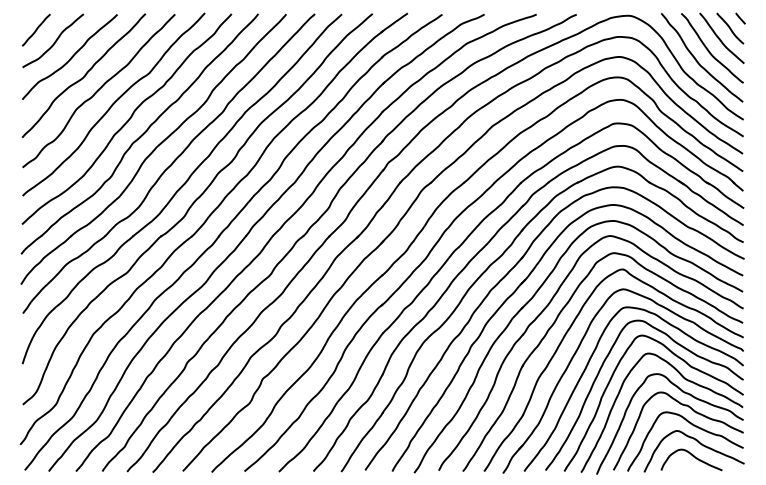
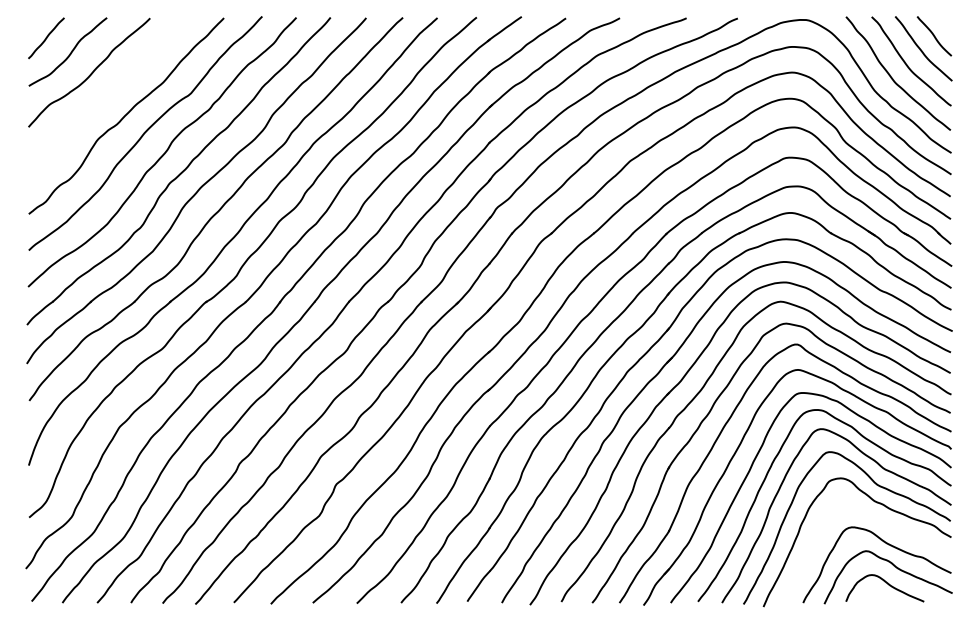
line: (740, 18) -> (947, 23), removed
curve: (84, 75) -> (107, 96), removed
curve: (693, 411) -> (887, 526), removed

